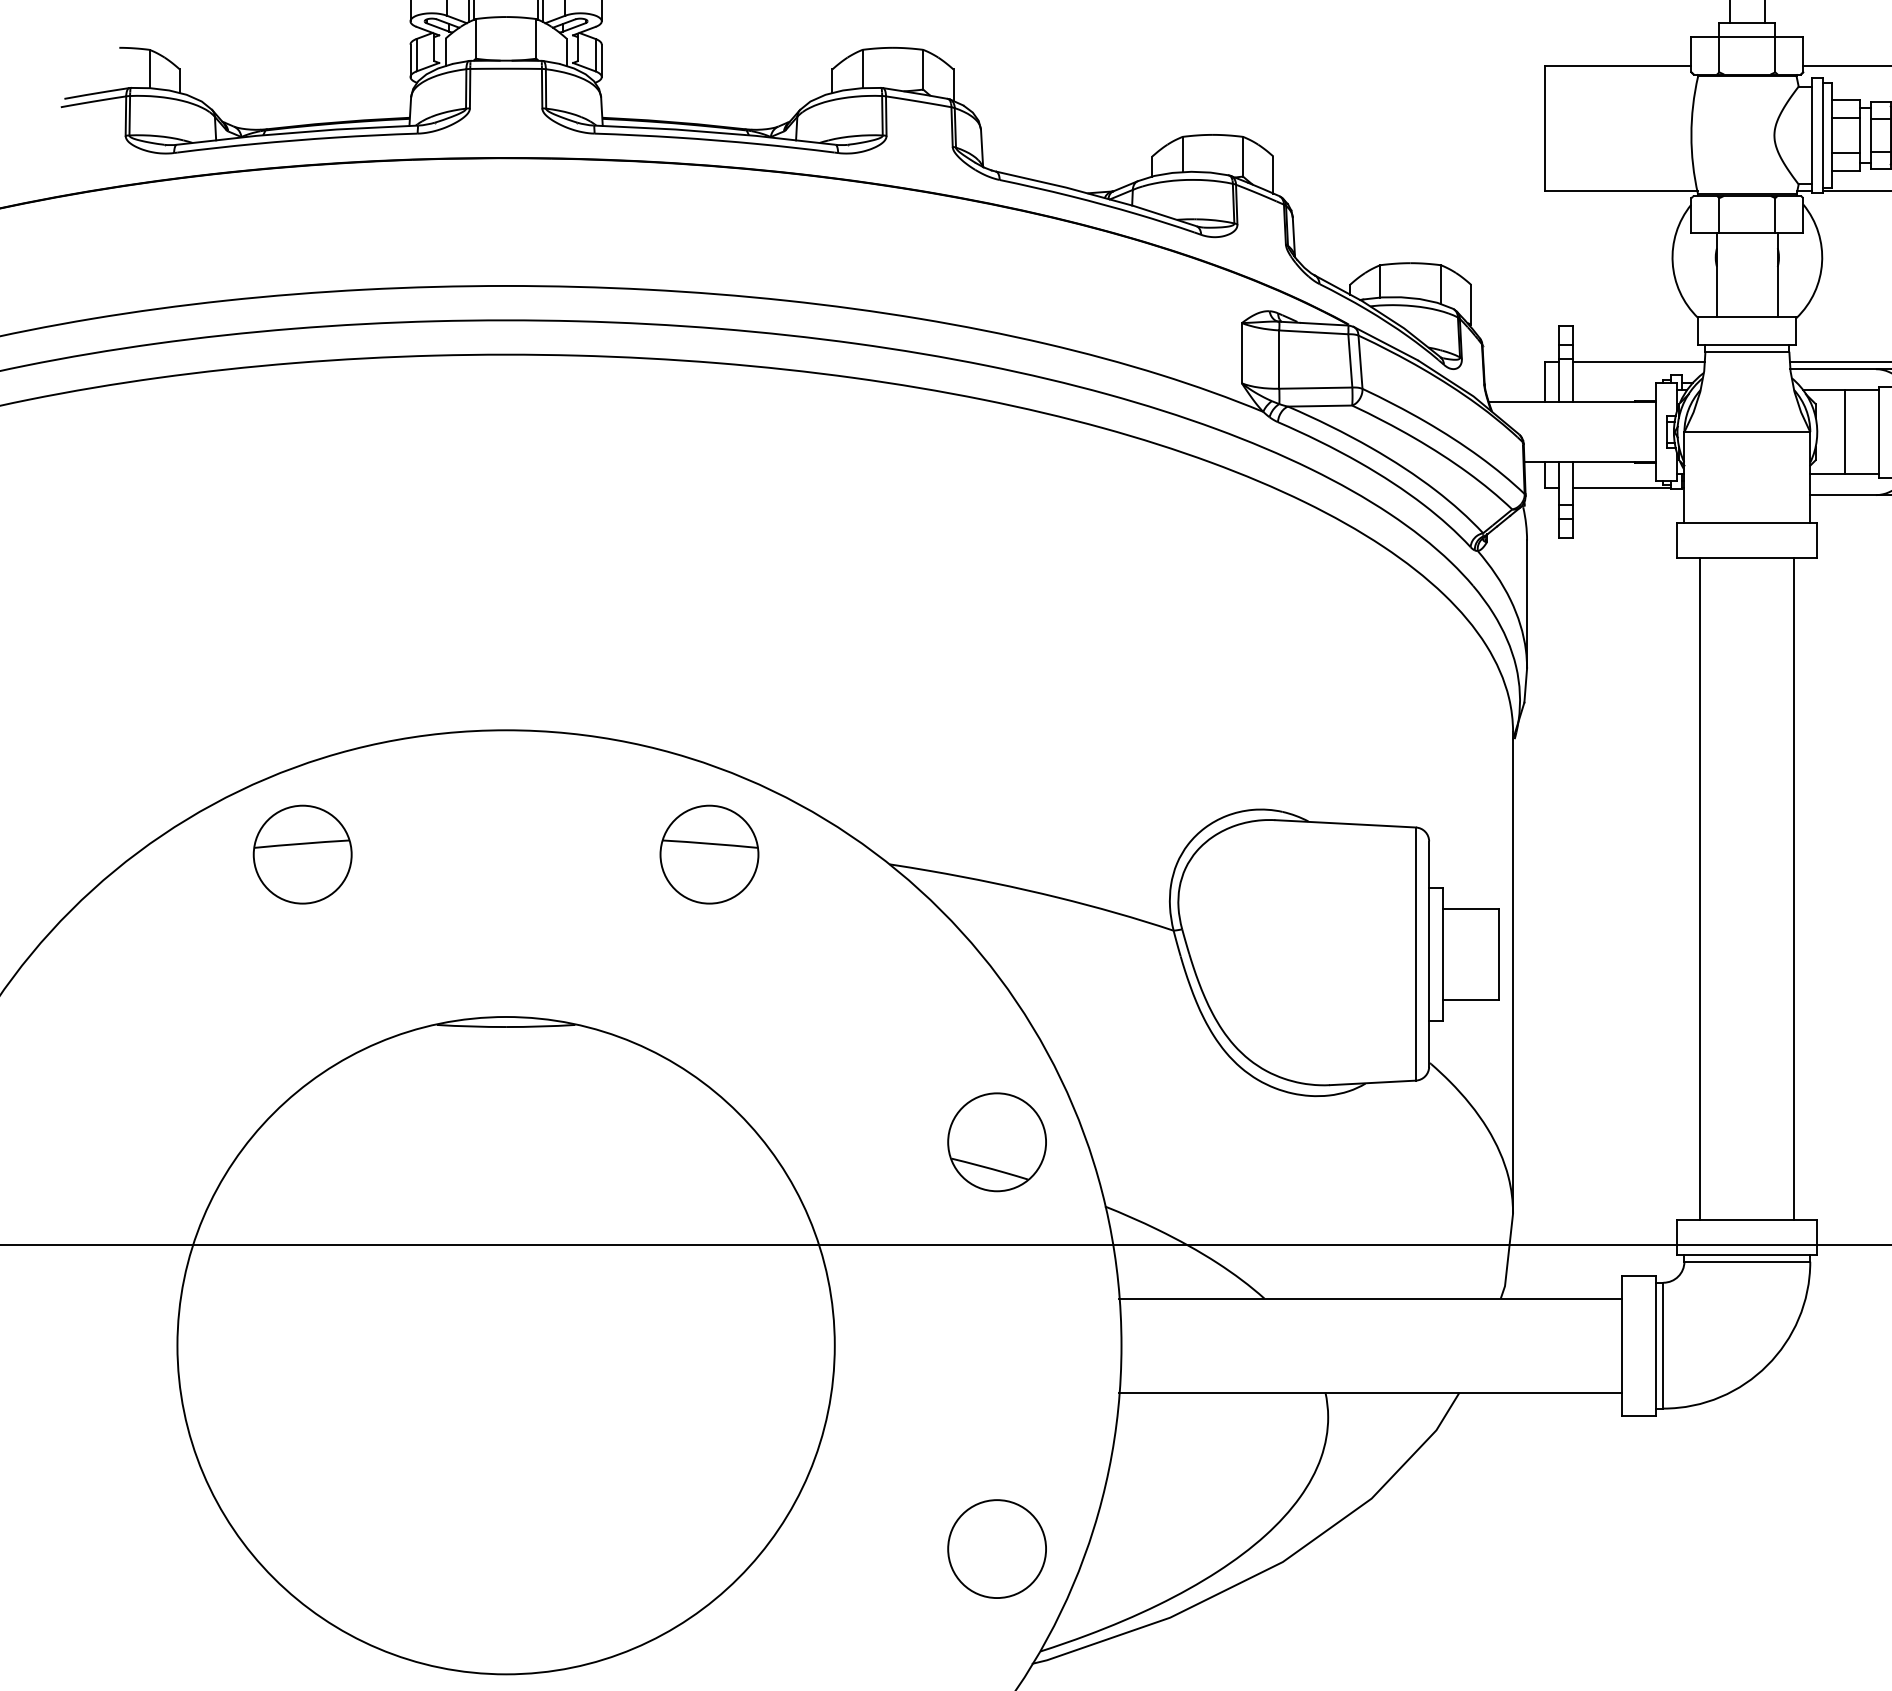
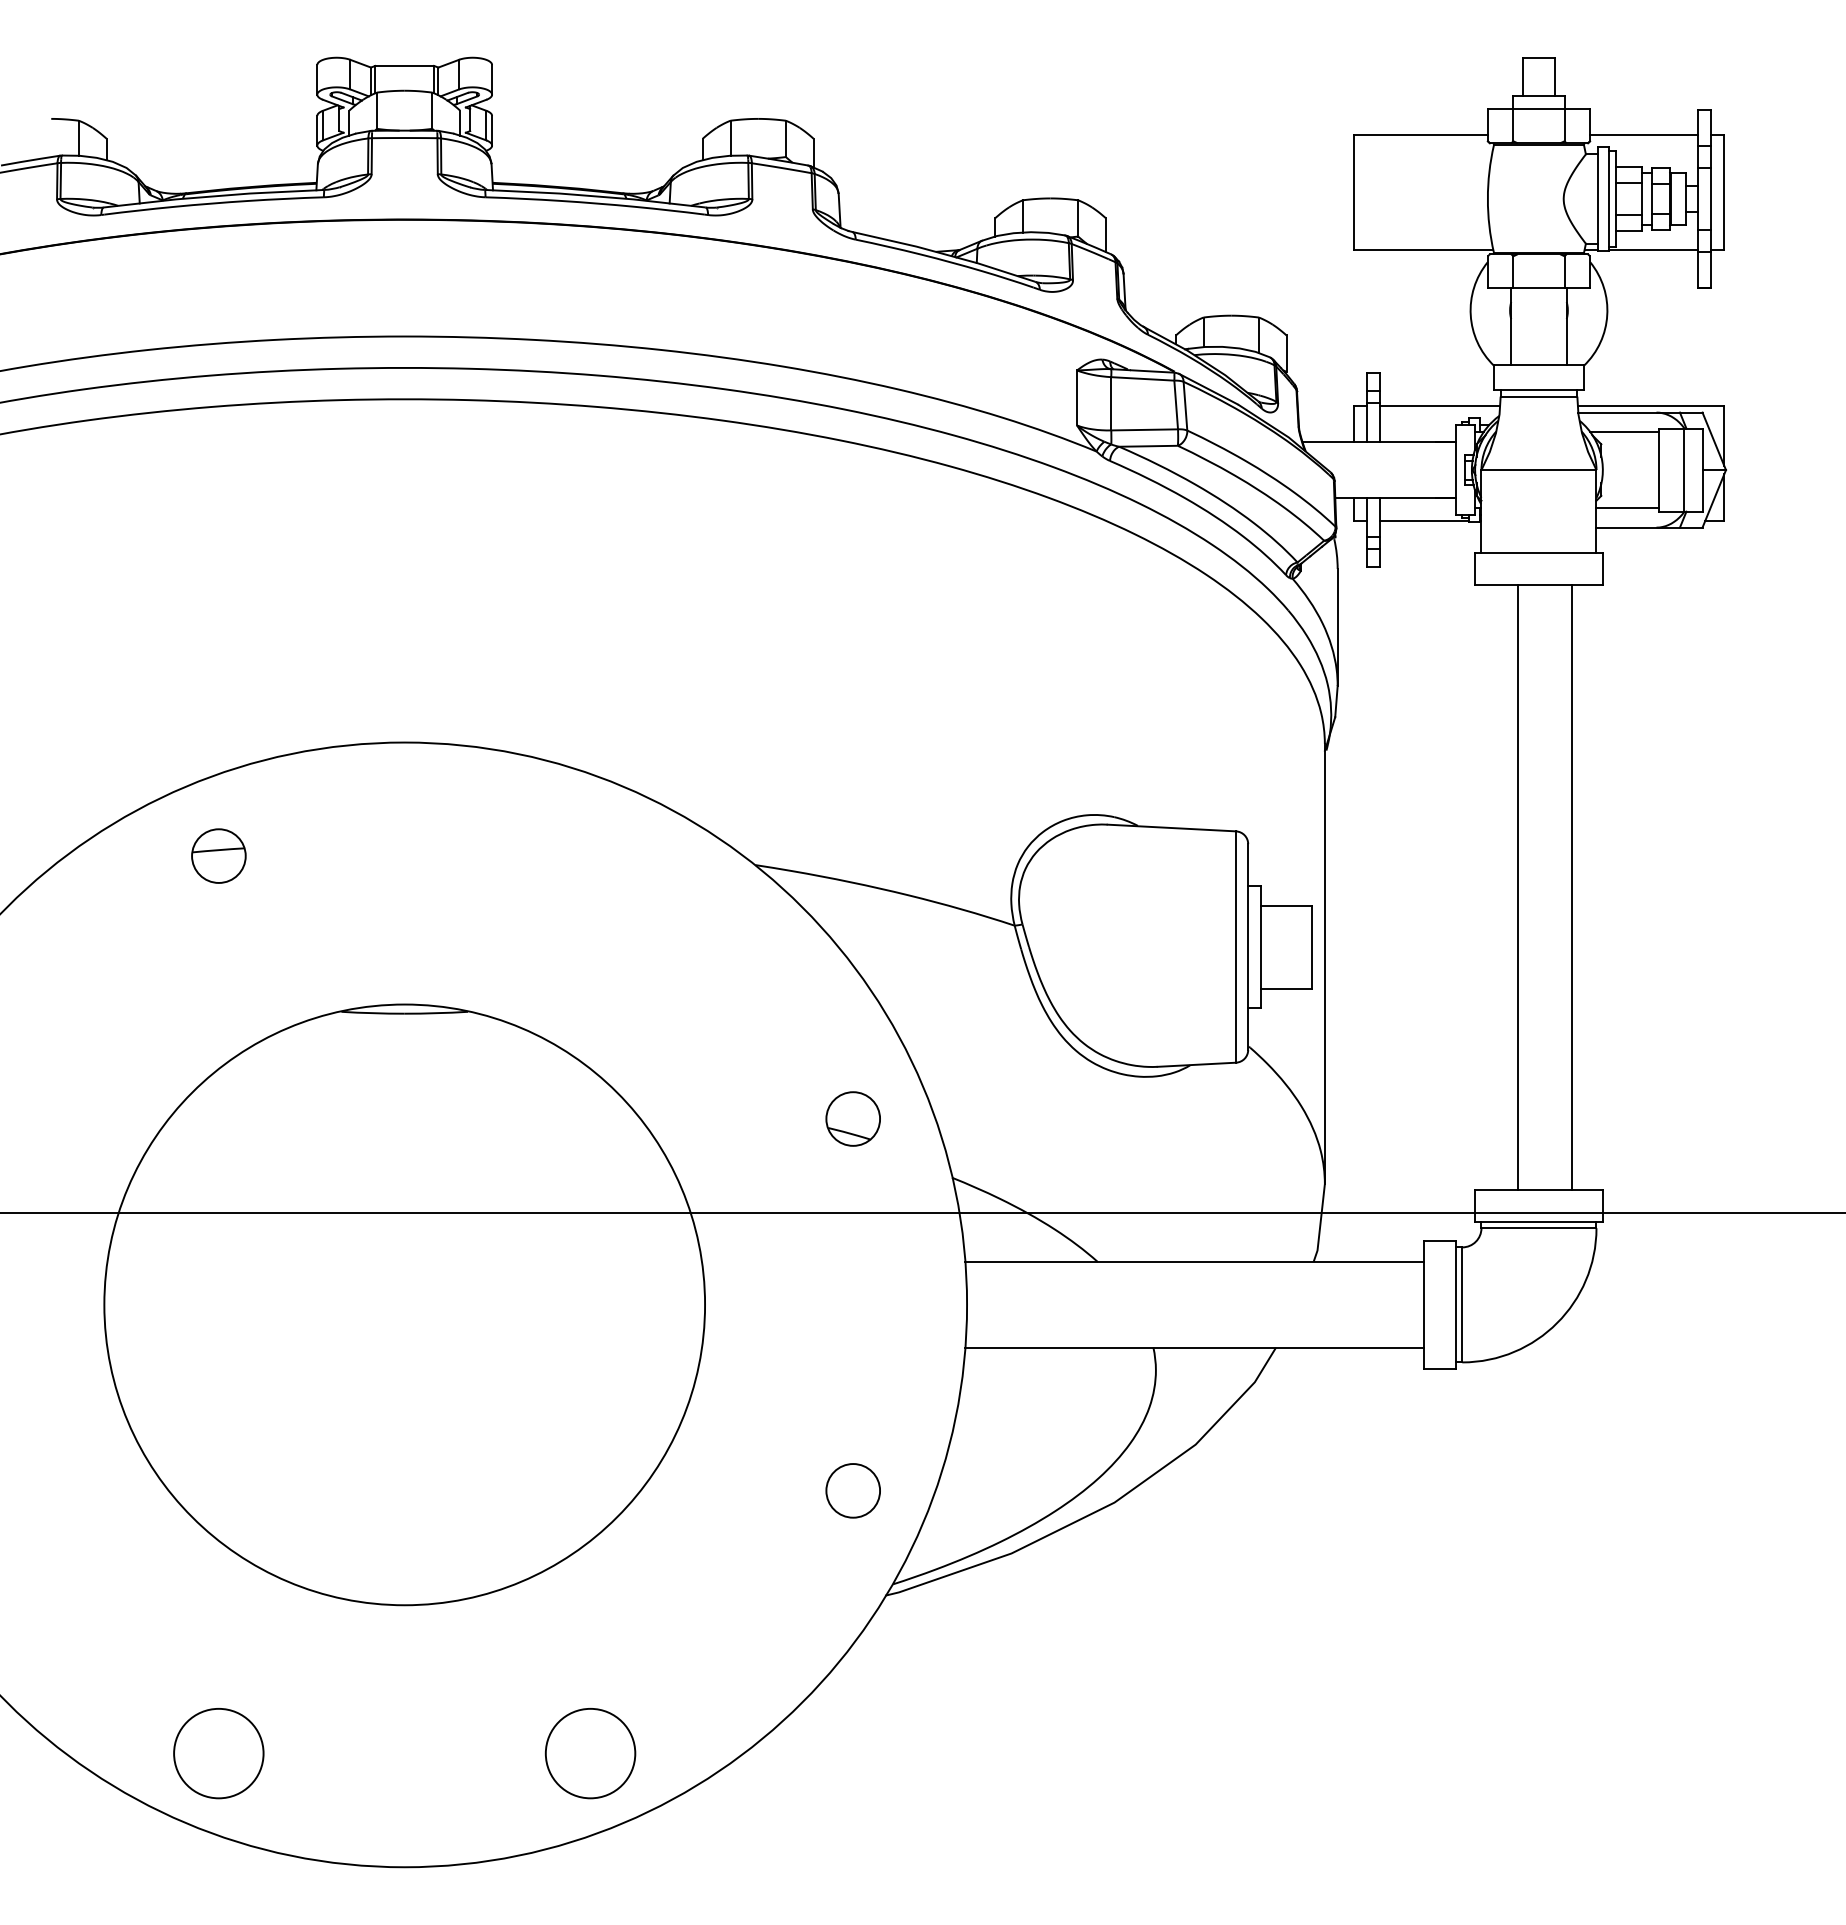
line: (1845, 431) -> (1628, 469), removed
part: (302, 853) -> (218, 855), size x0.6
part: (709, 853) -> (590, 855), removed
line: (1700, 888) -> (1572, 887), moved
line: (1793, 888) -> (1517, 887), moved
part: (996, 1141) -> (852, 1118), size x0.6
circle: (996, 1548) -> (852, 1490), size x0.6

